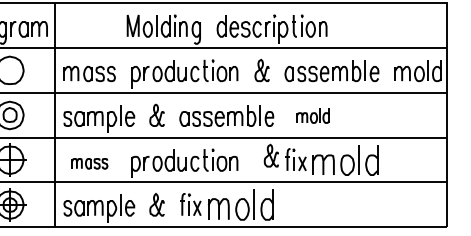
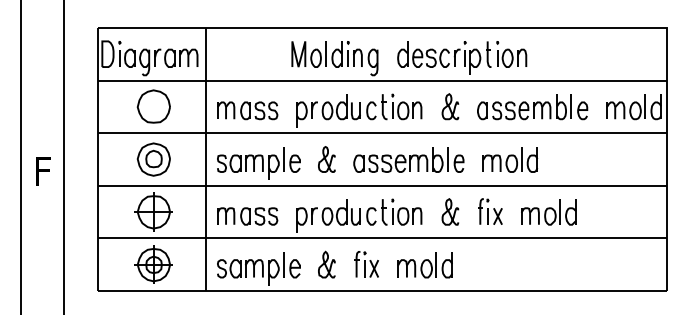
part: (313, 115) -> (510, 159), size x1.43
curve: (270, 155) -> (449, 211), moved
part: (345, 160) -> (548, 212), size x0.71
part: (89, 163) -> (247, 216), size x1.43
part: (240, 205) -> (424, 265), size x0.71

